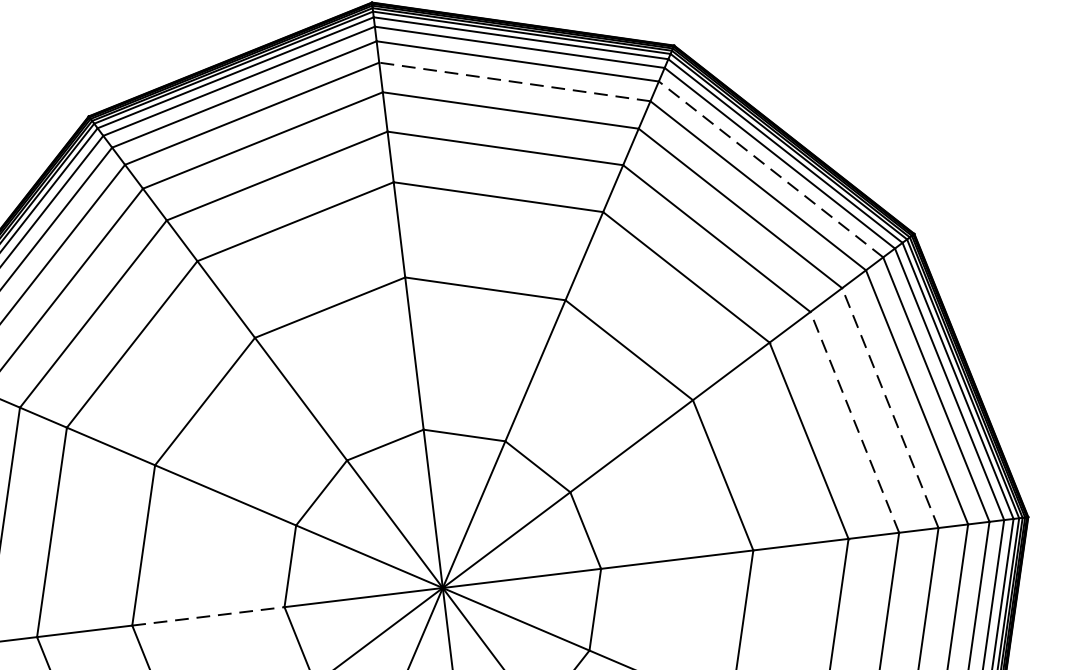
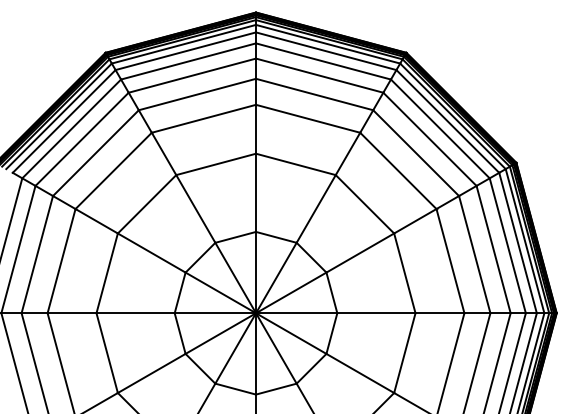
line: (514, 82) -> (323, 61), dashed -> solid
line: (770, 169) -> (447, 121), dashed -> solid
line: (890, 407) -> (493, 249), dashed -> solid
line: (854, 422) -> (474, 254), dashed -> solid
line: (210, 616) -> (136, 313), dashed -> solid

